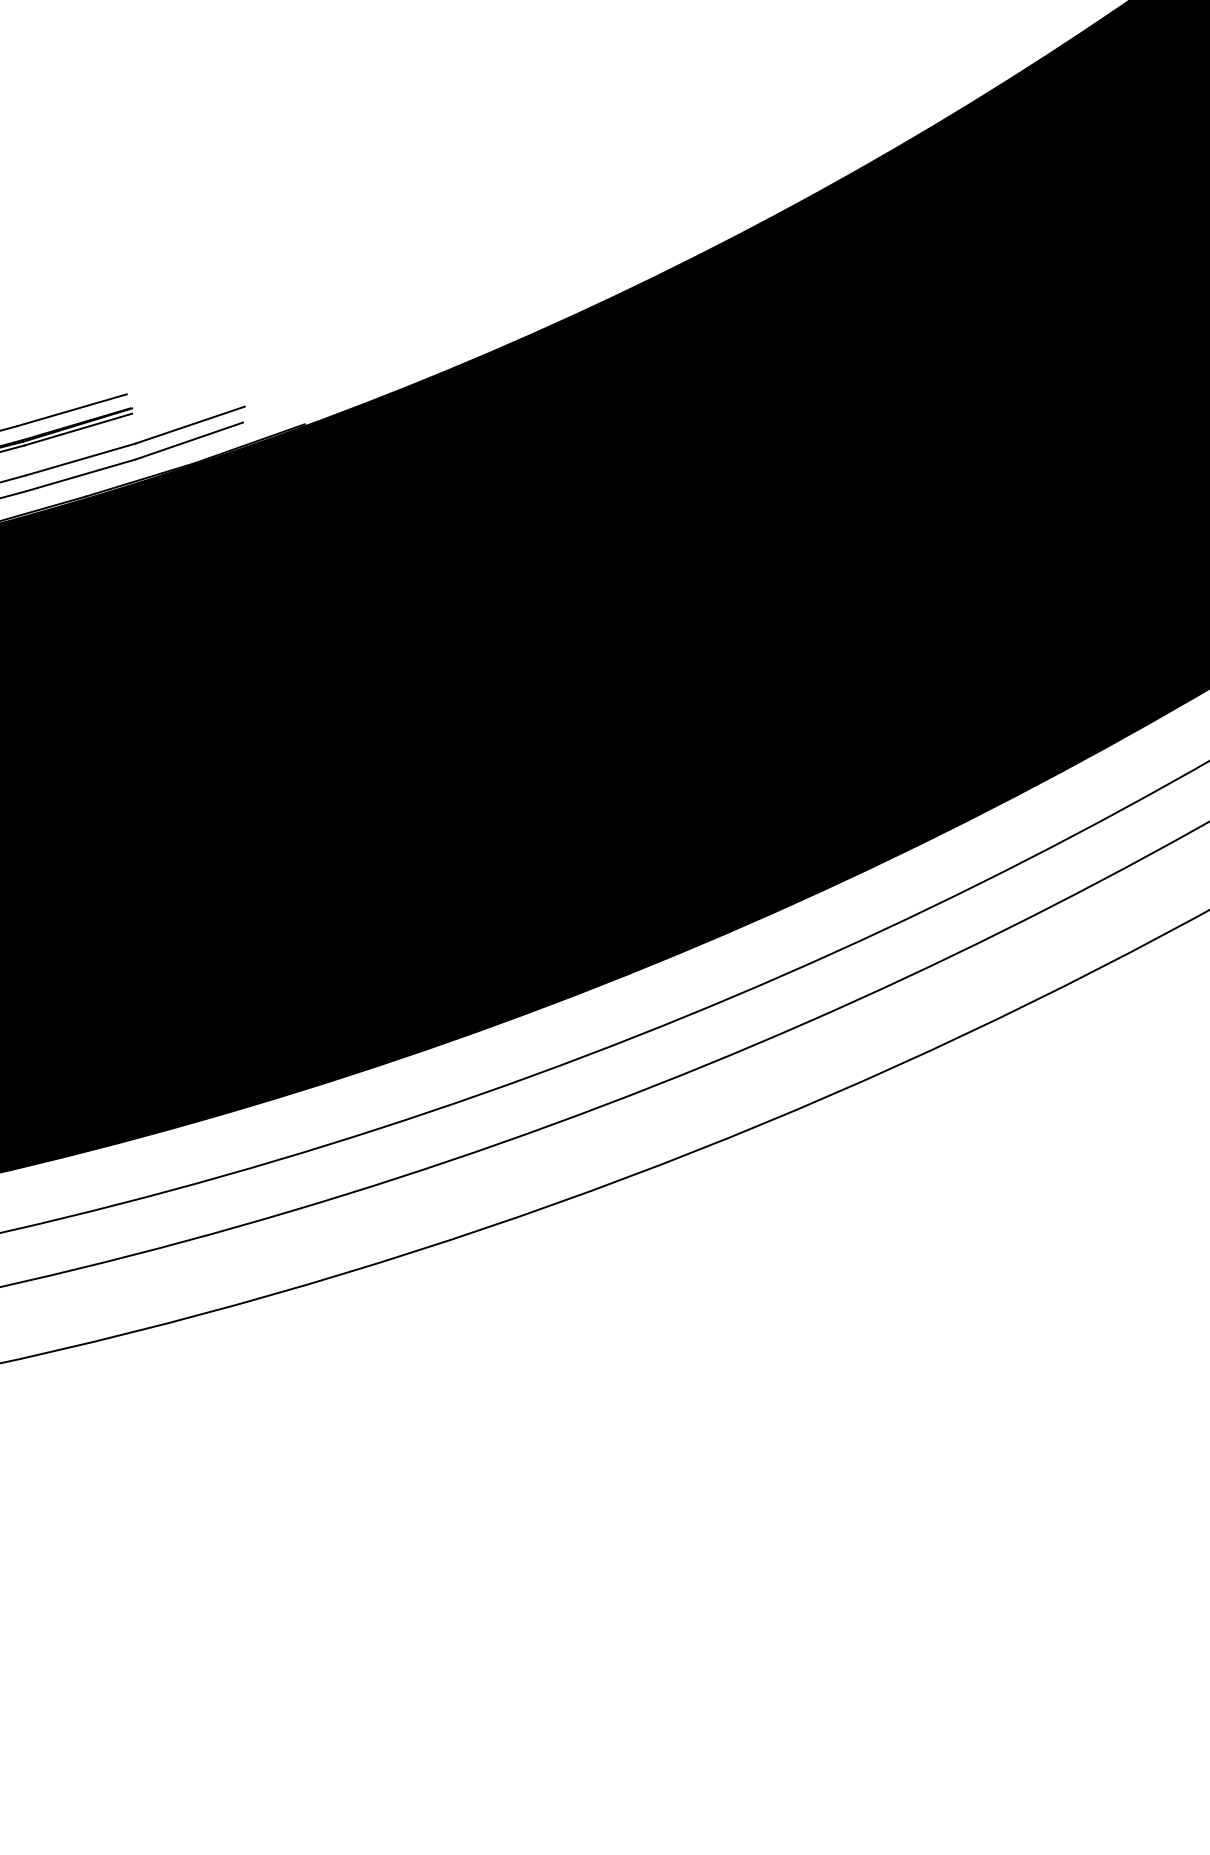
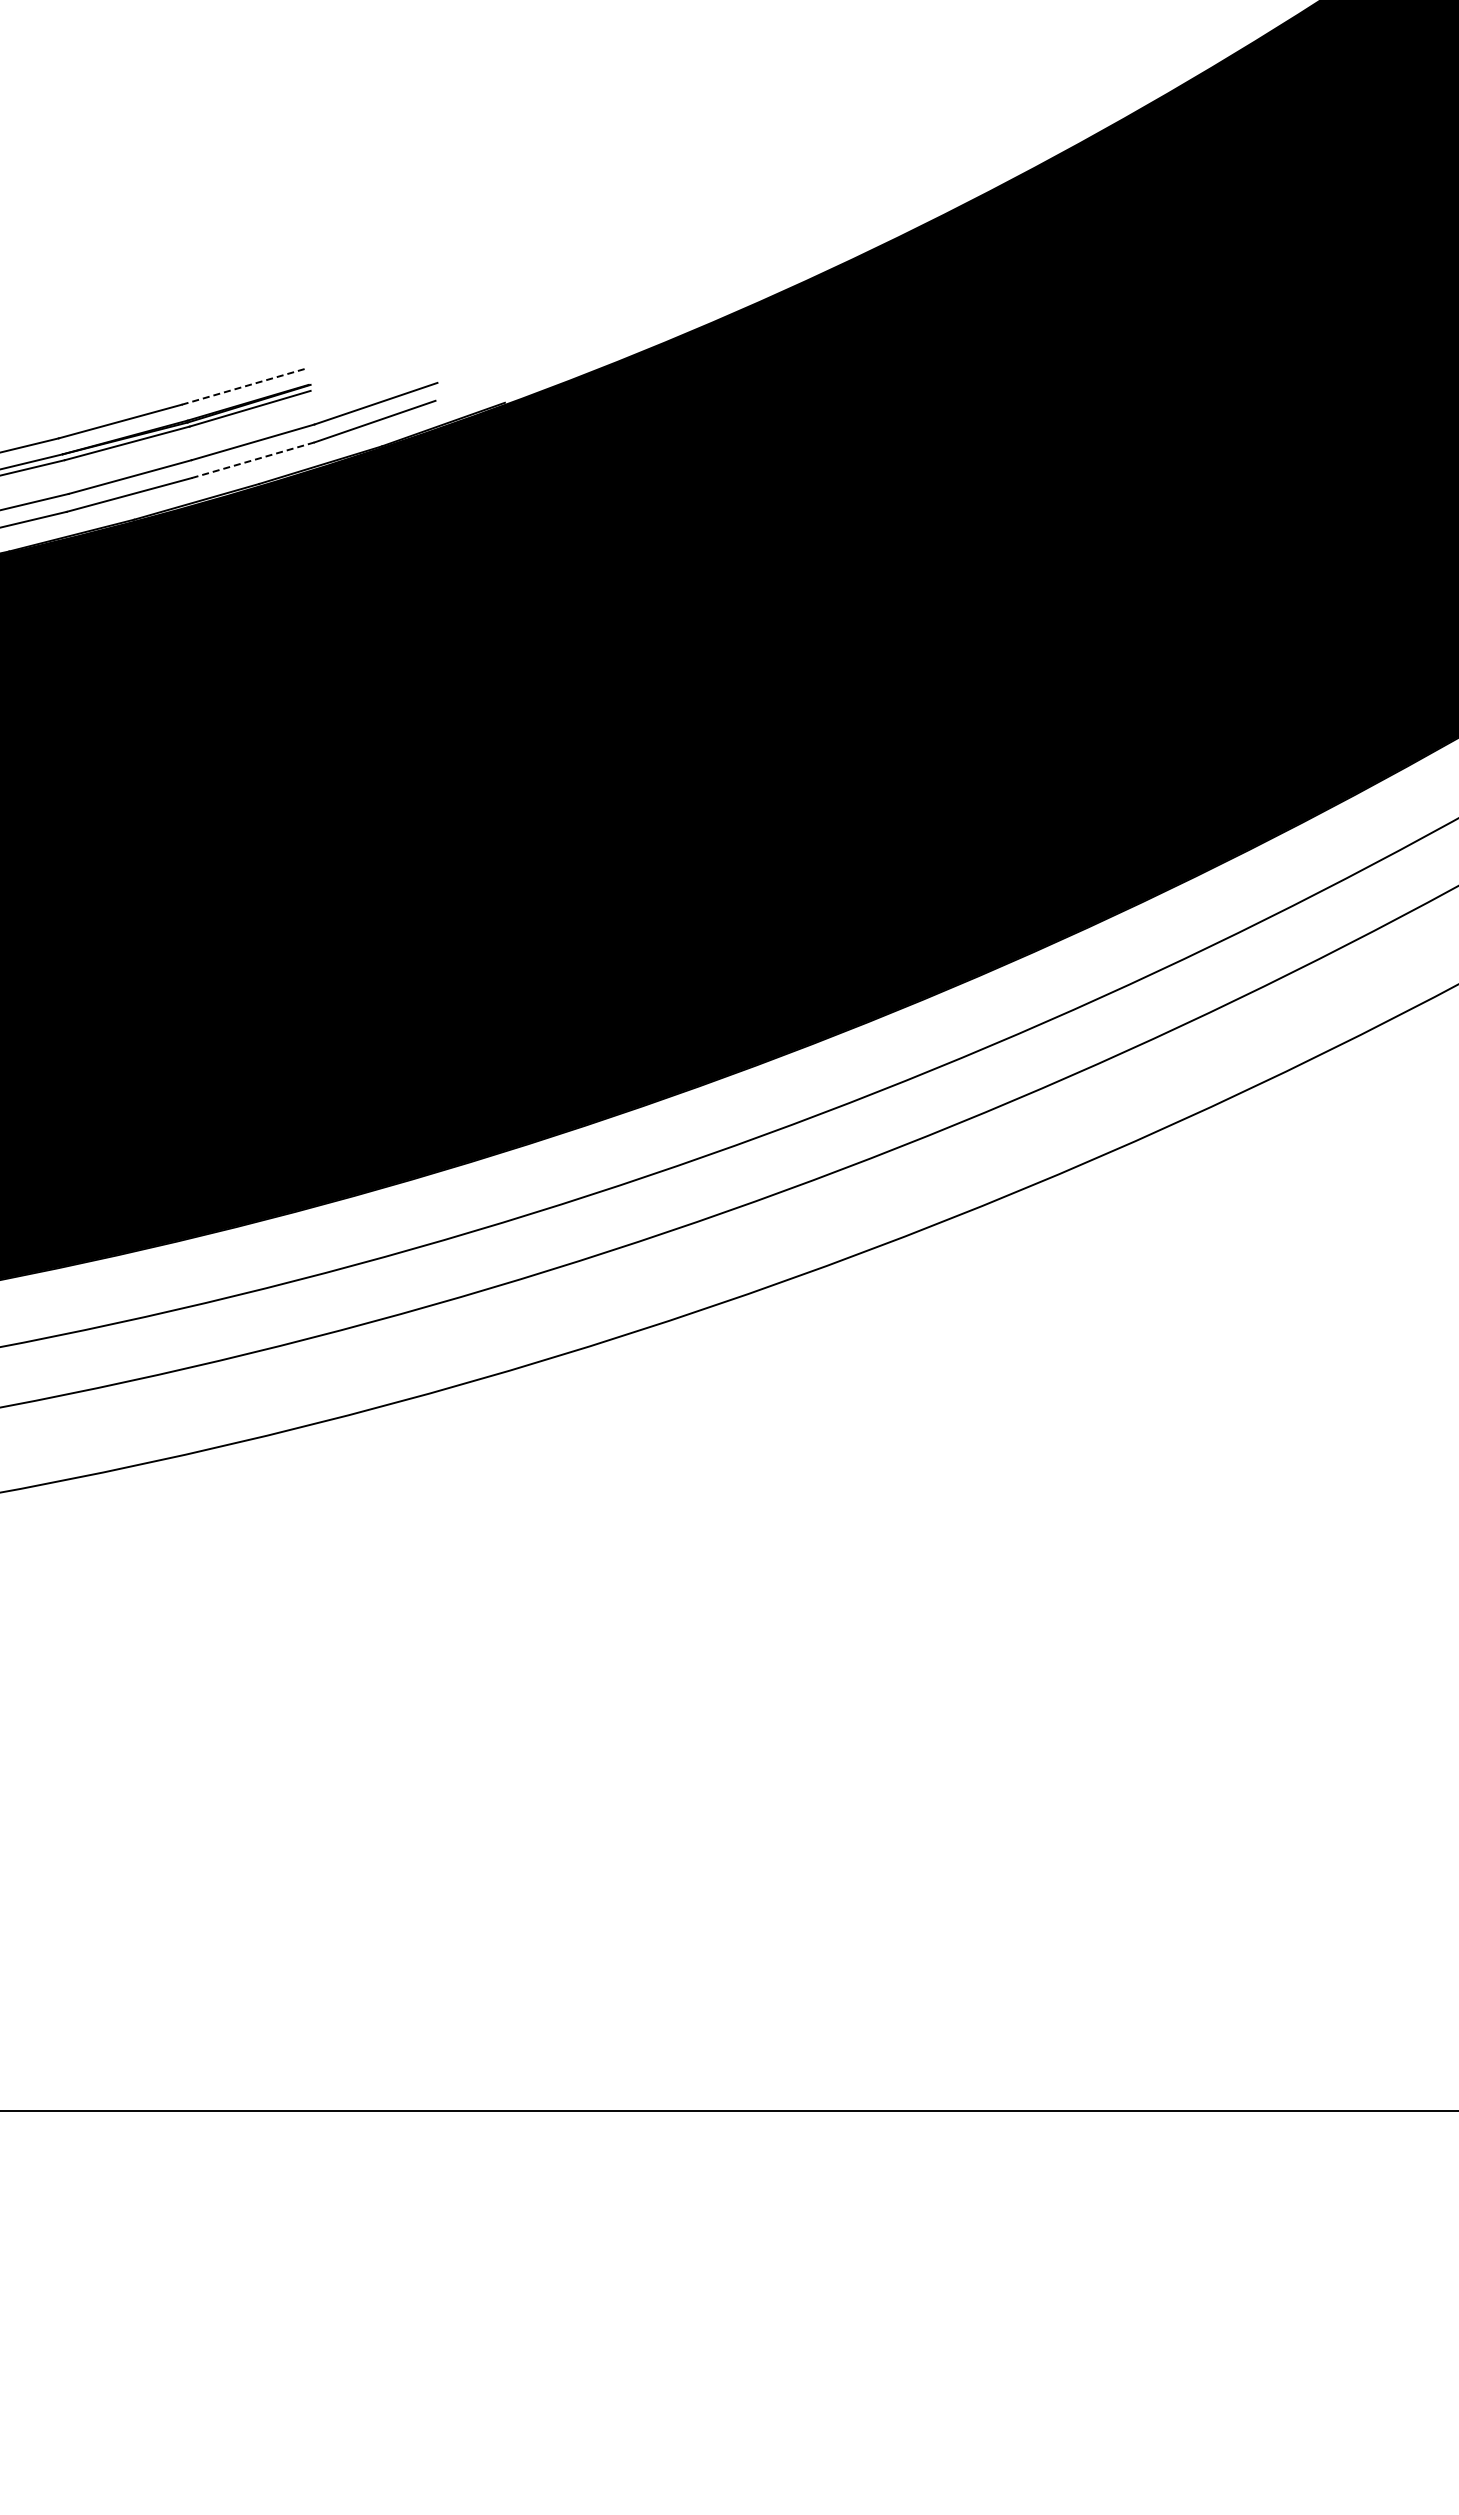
line: (72, 409) -> (243, 386), solid -> dashed
line: (81, 475) -> (253, 460), solid -> dashed

